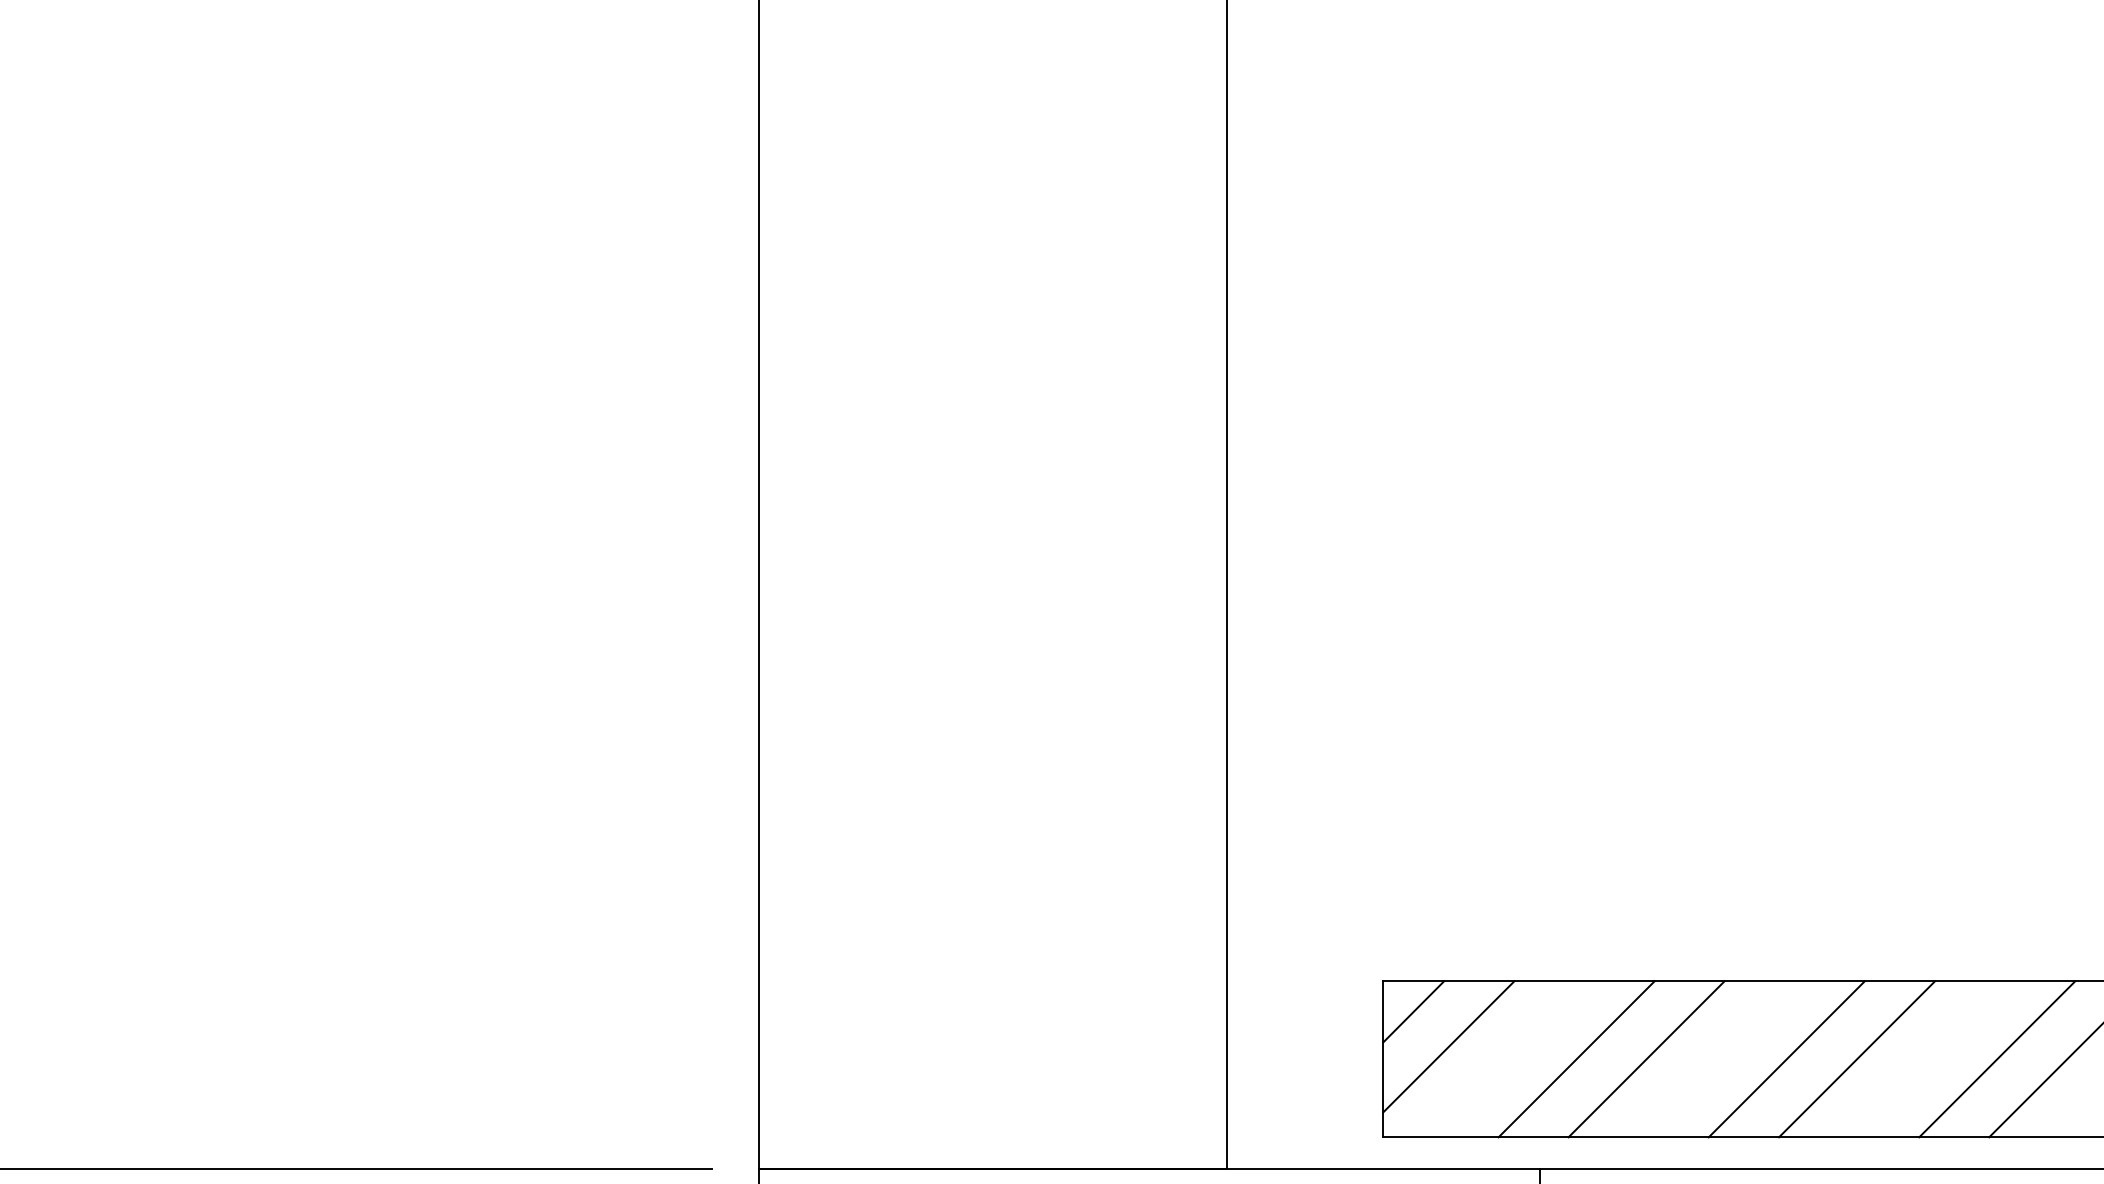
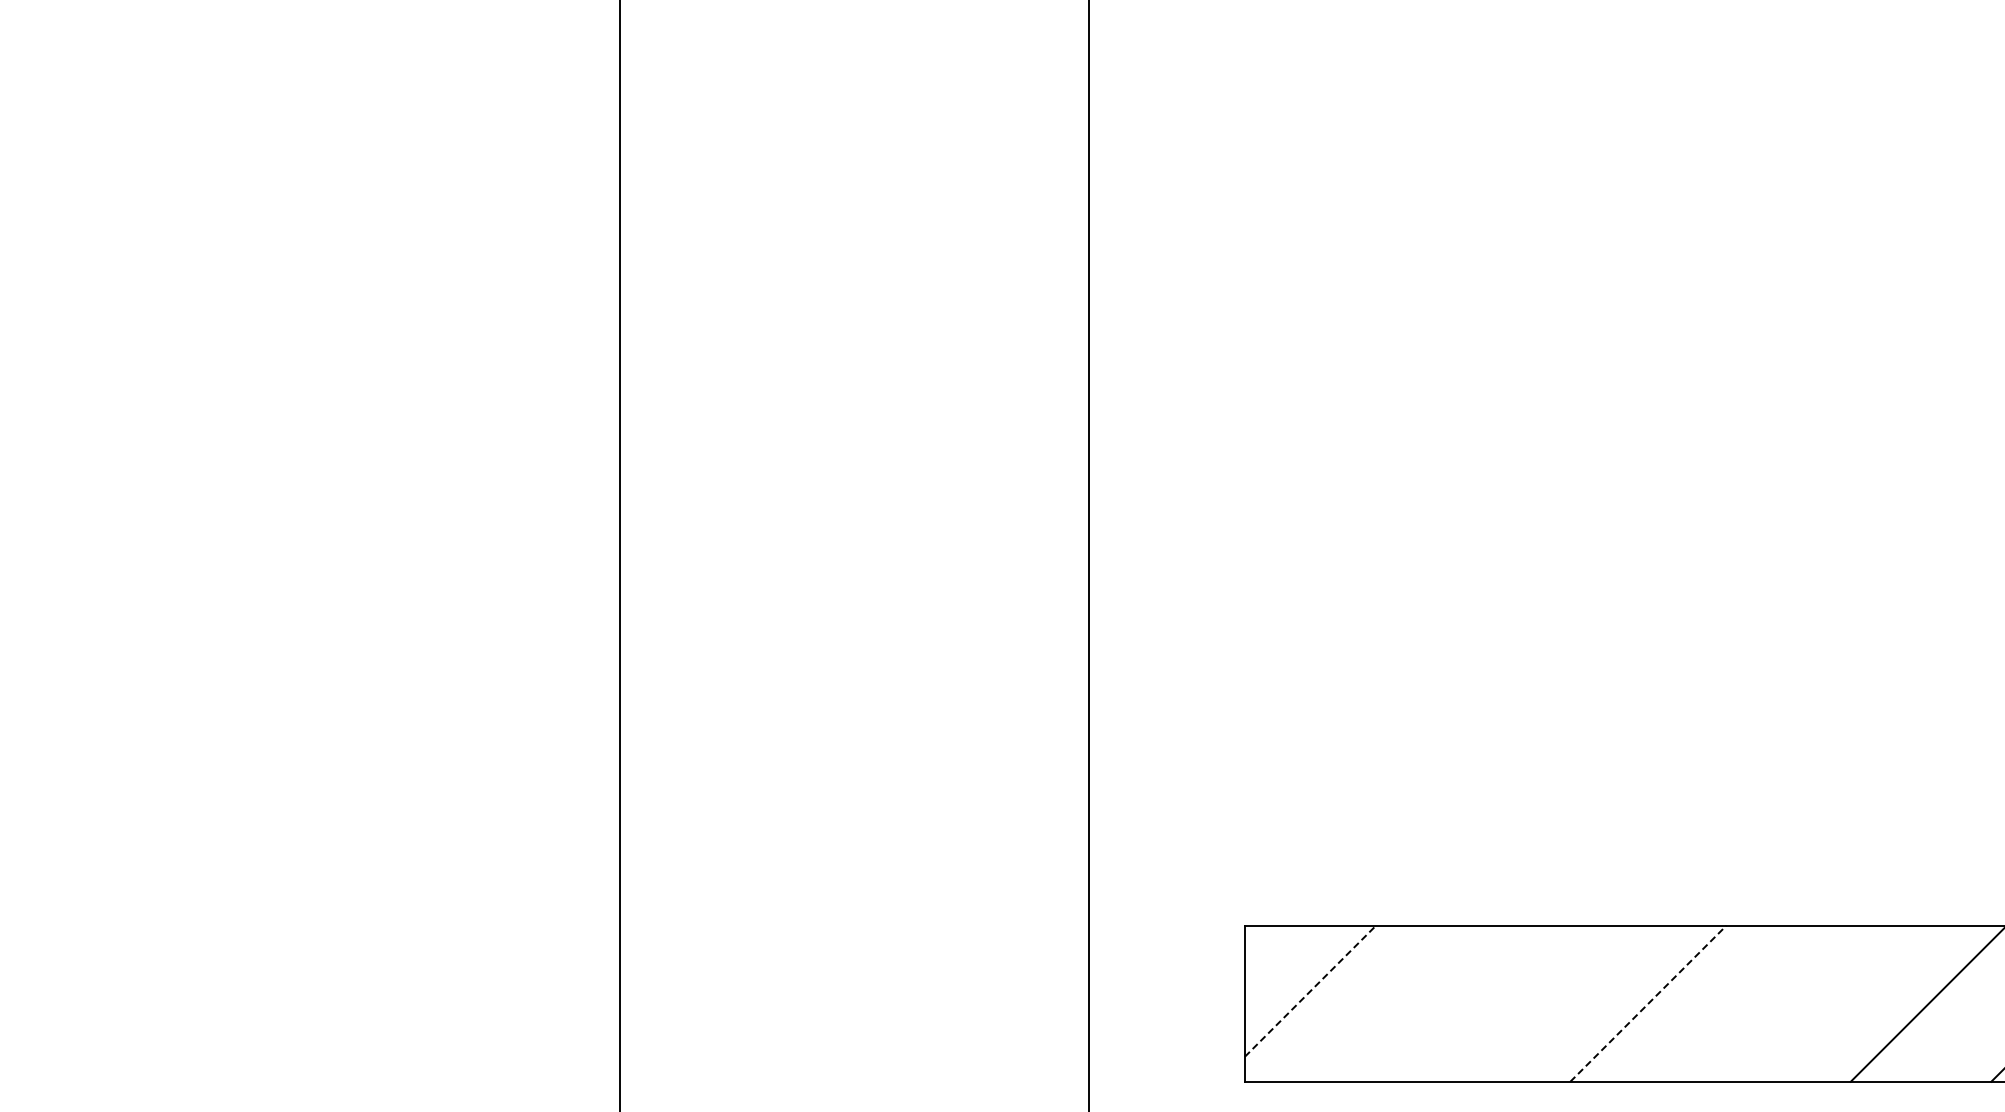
line: (1413, 1011) -> (1275, 955), removed
line: (1448, 1046) -> (1310, 990), solid -> dashed
line: (1787, 1058) -> (1649, 1002), solid -> dashed
line: (1576, 1059) -> (1438, 1003), removed
line: (1646, 1059) -> (1508, 1003), removed
line: (1857, 1059) -> (1719, 1003), removed
line: (1997, 1059) -> (1859, 1003), removed

